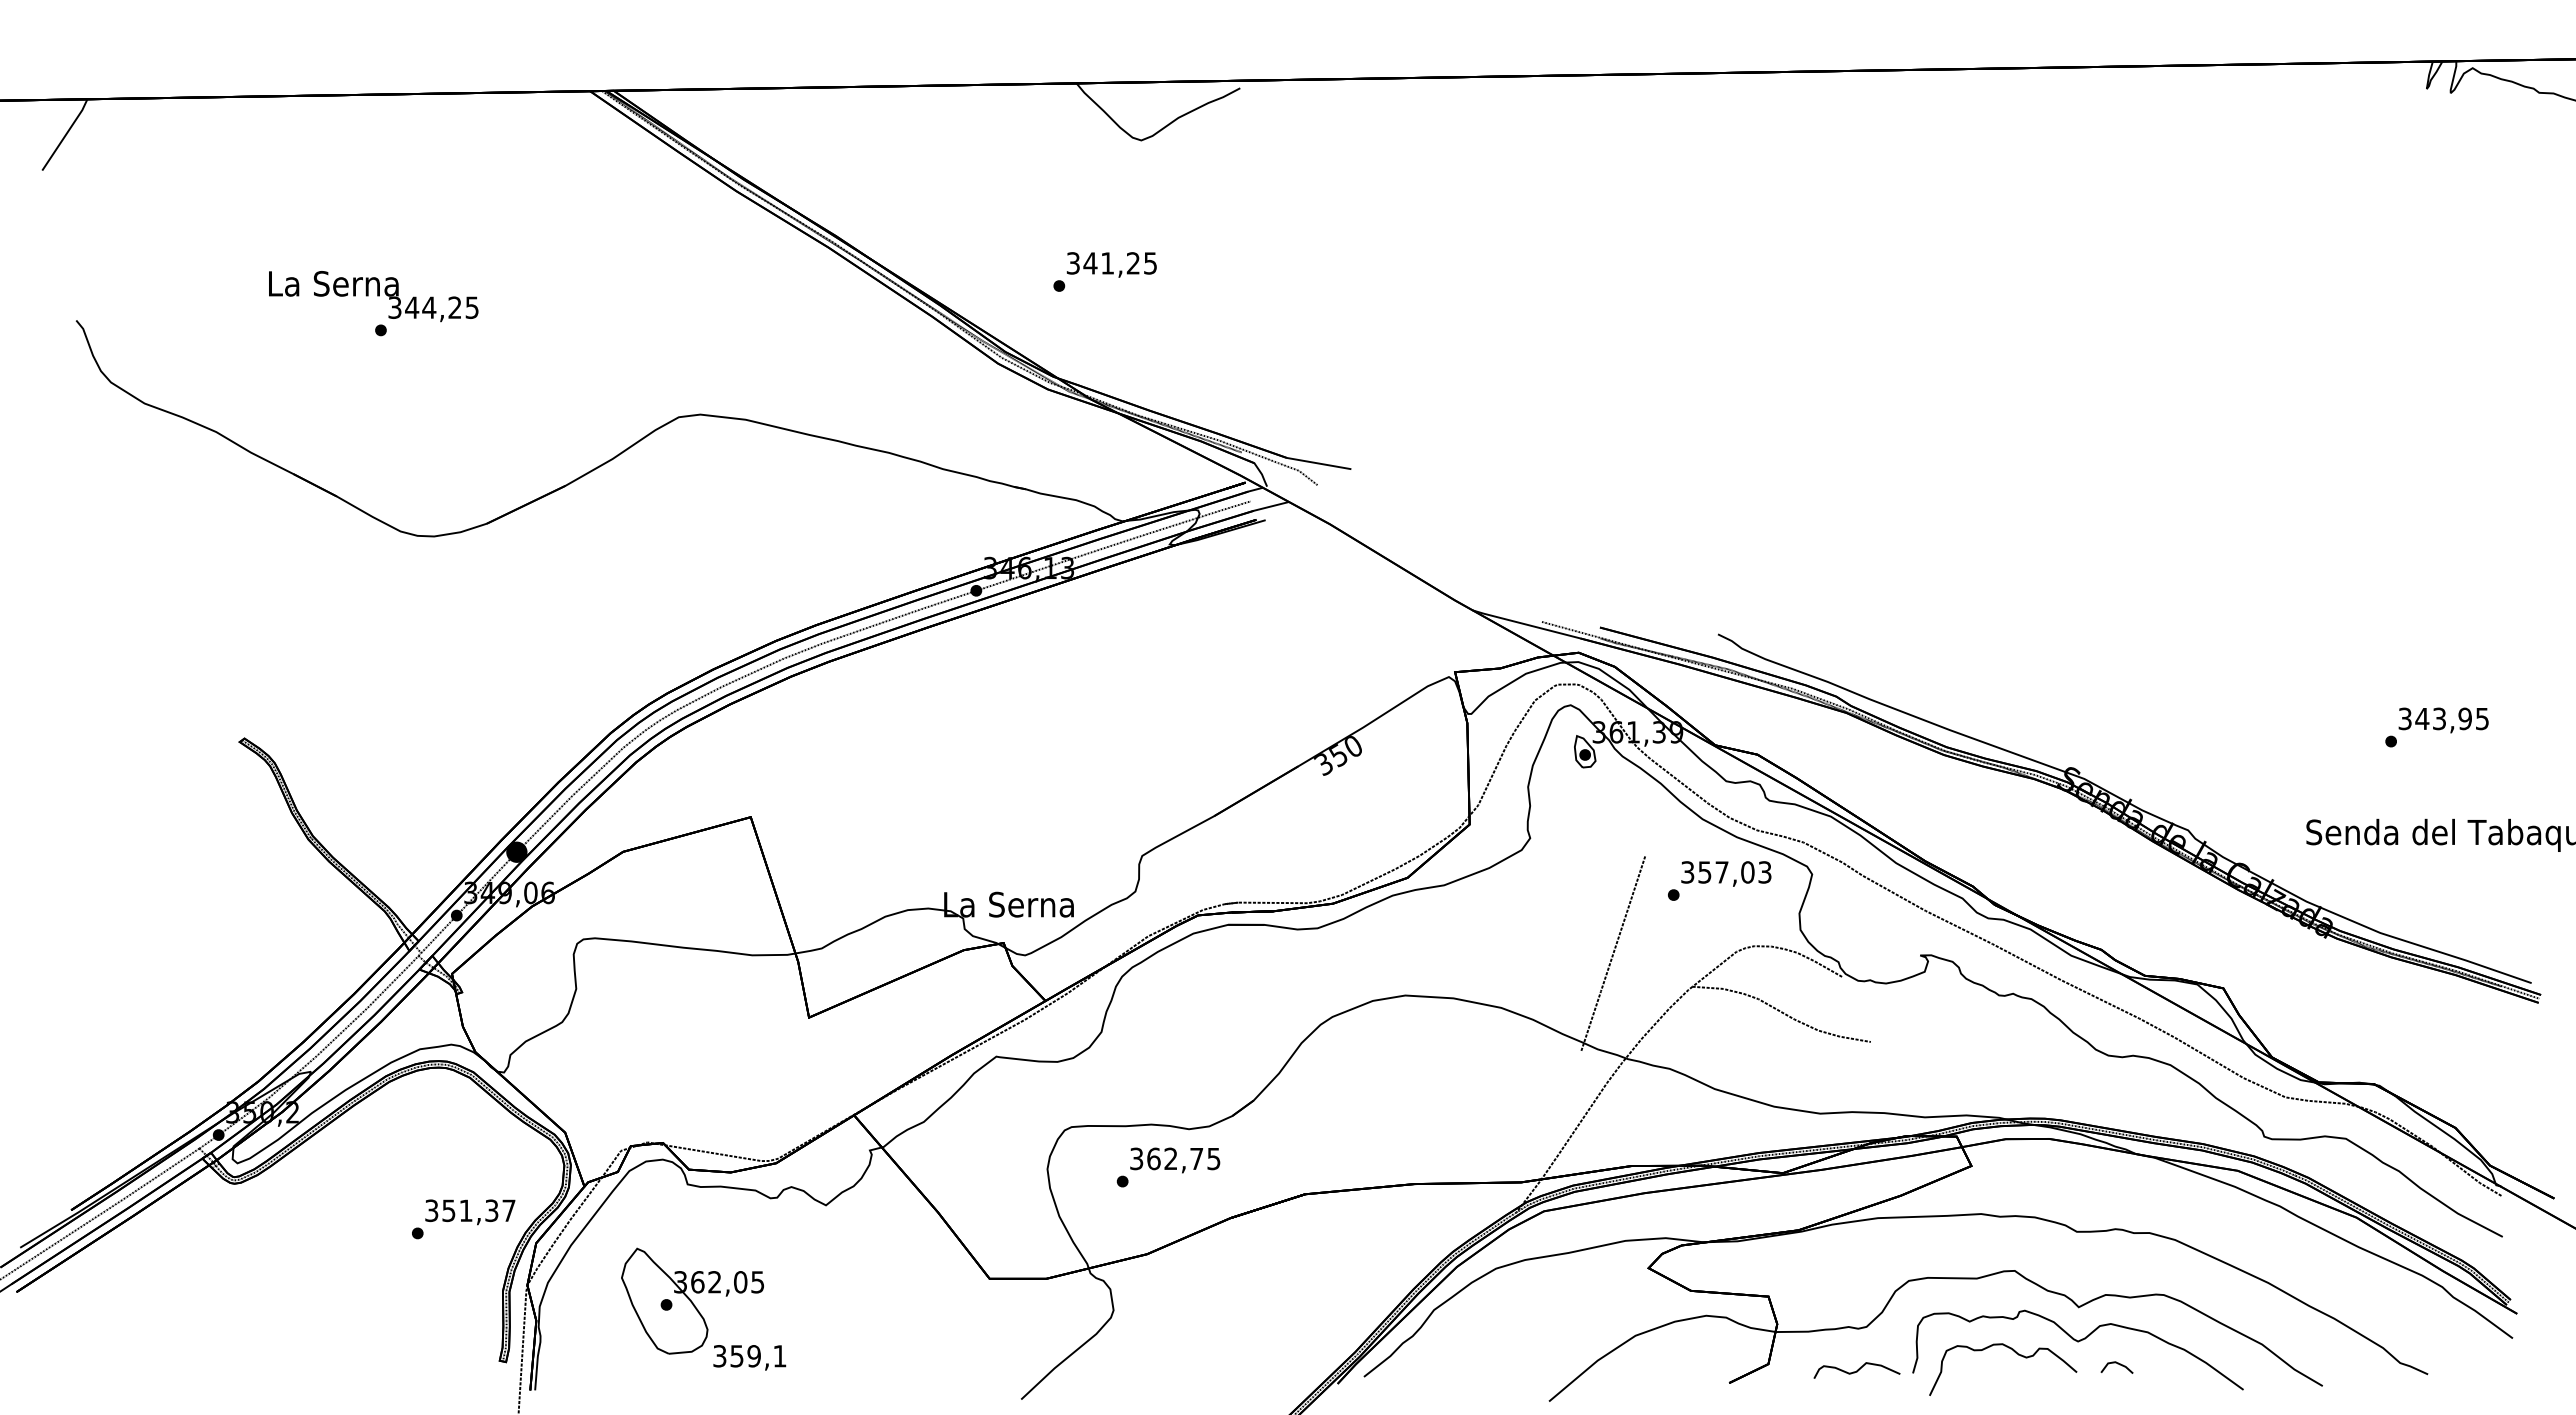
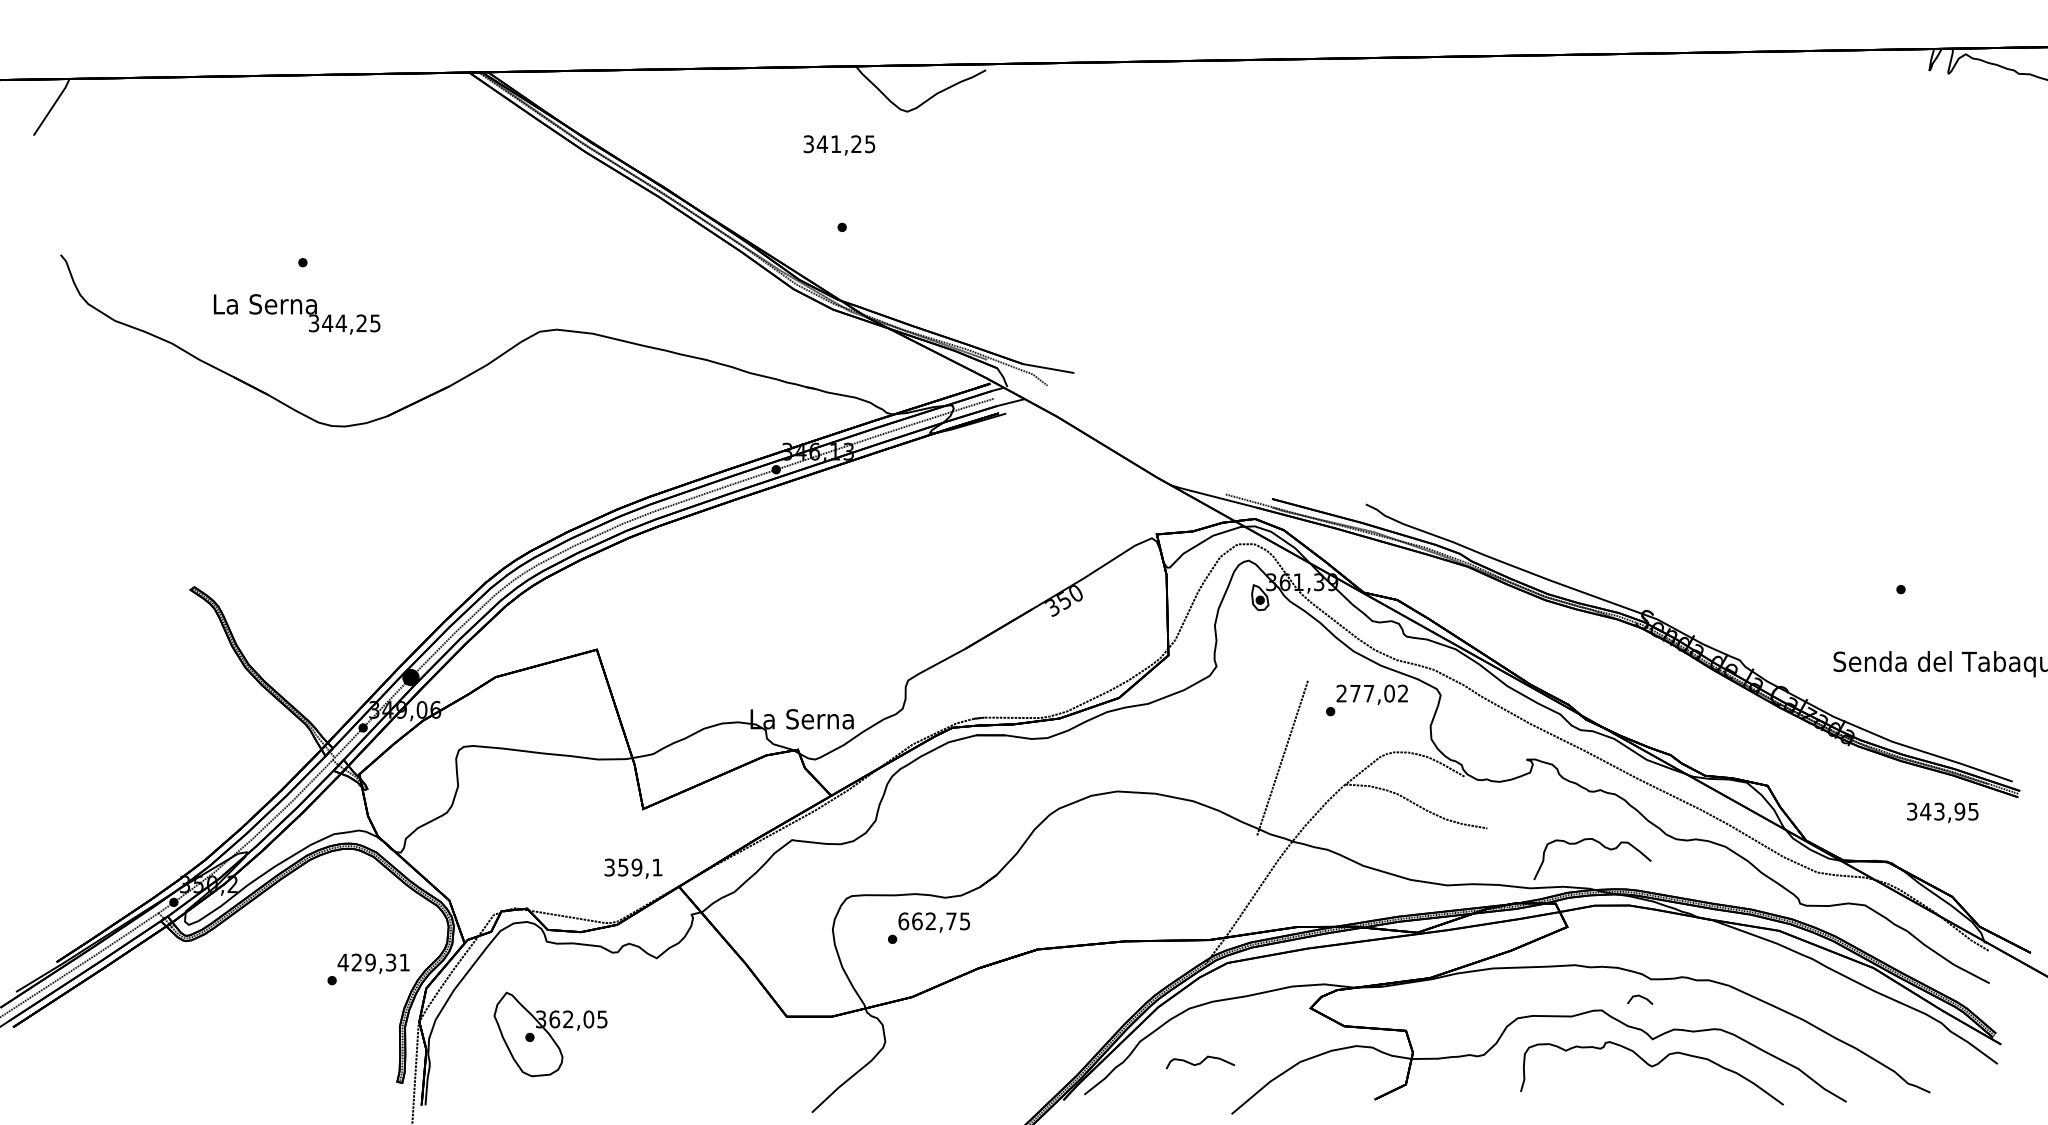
text: (1111, 264) -> (839, 145), moved
text: (373, 296) -> (296, 314), moved
text: (2443, 720) -> (1942, 812), moved
text: (1726, 872) -> (1372, 693), 357,03 -> 277,02
text: (1136, 1158) -> (903, 921), 362,75 -> 662,75
text: (469, 1210) -> (373, 962), 351,37 -> 429,31
curve: (2015, 1353) -> (1602, 846), moved
text: (749, 1357) -> (633, 868), moved
line: (2117, 1364) -> (1640, 997), moved
curve: (1856, 1370) -> (1200, 1062), moved

